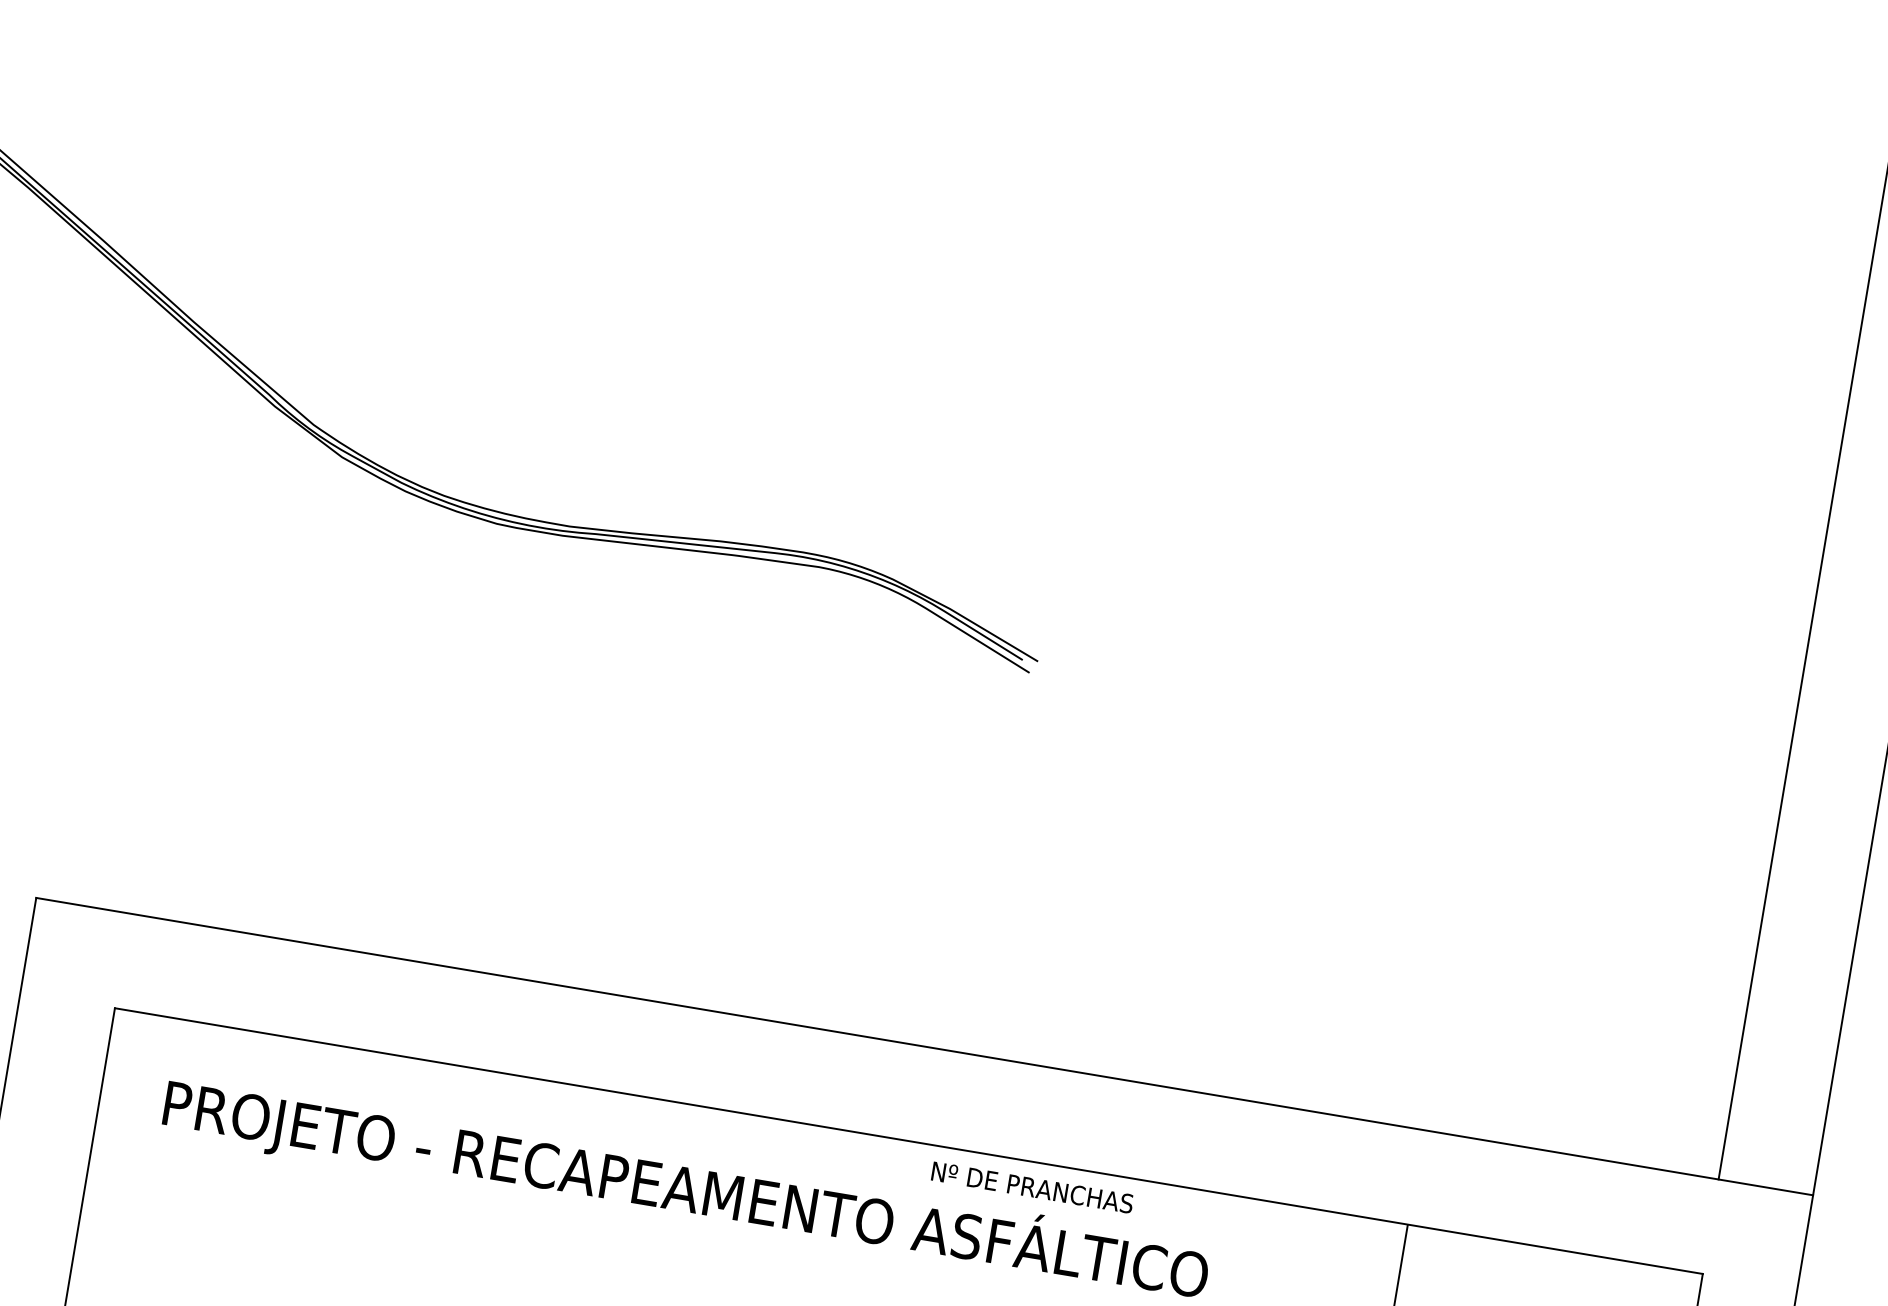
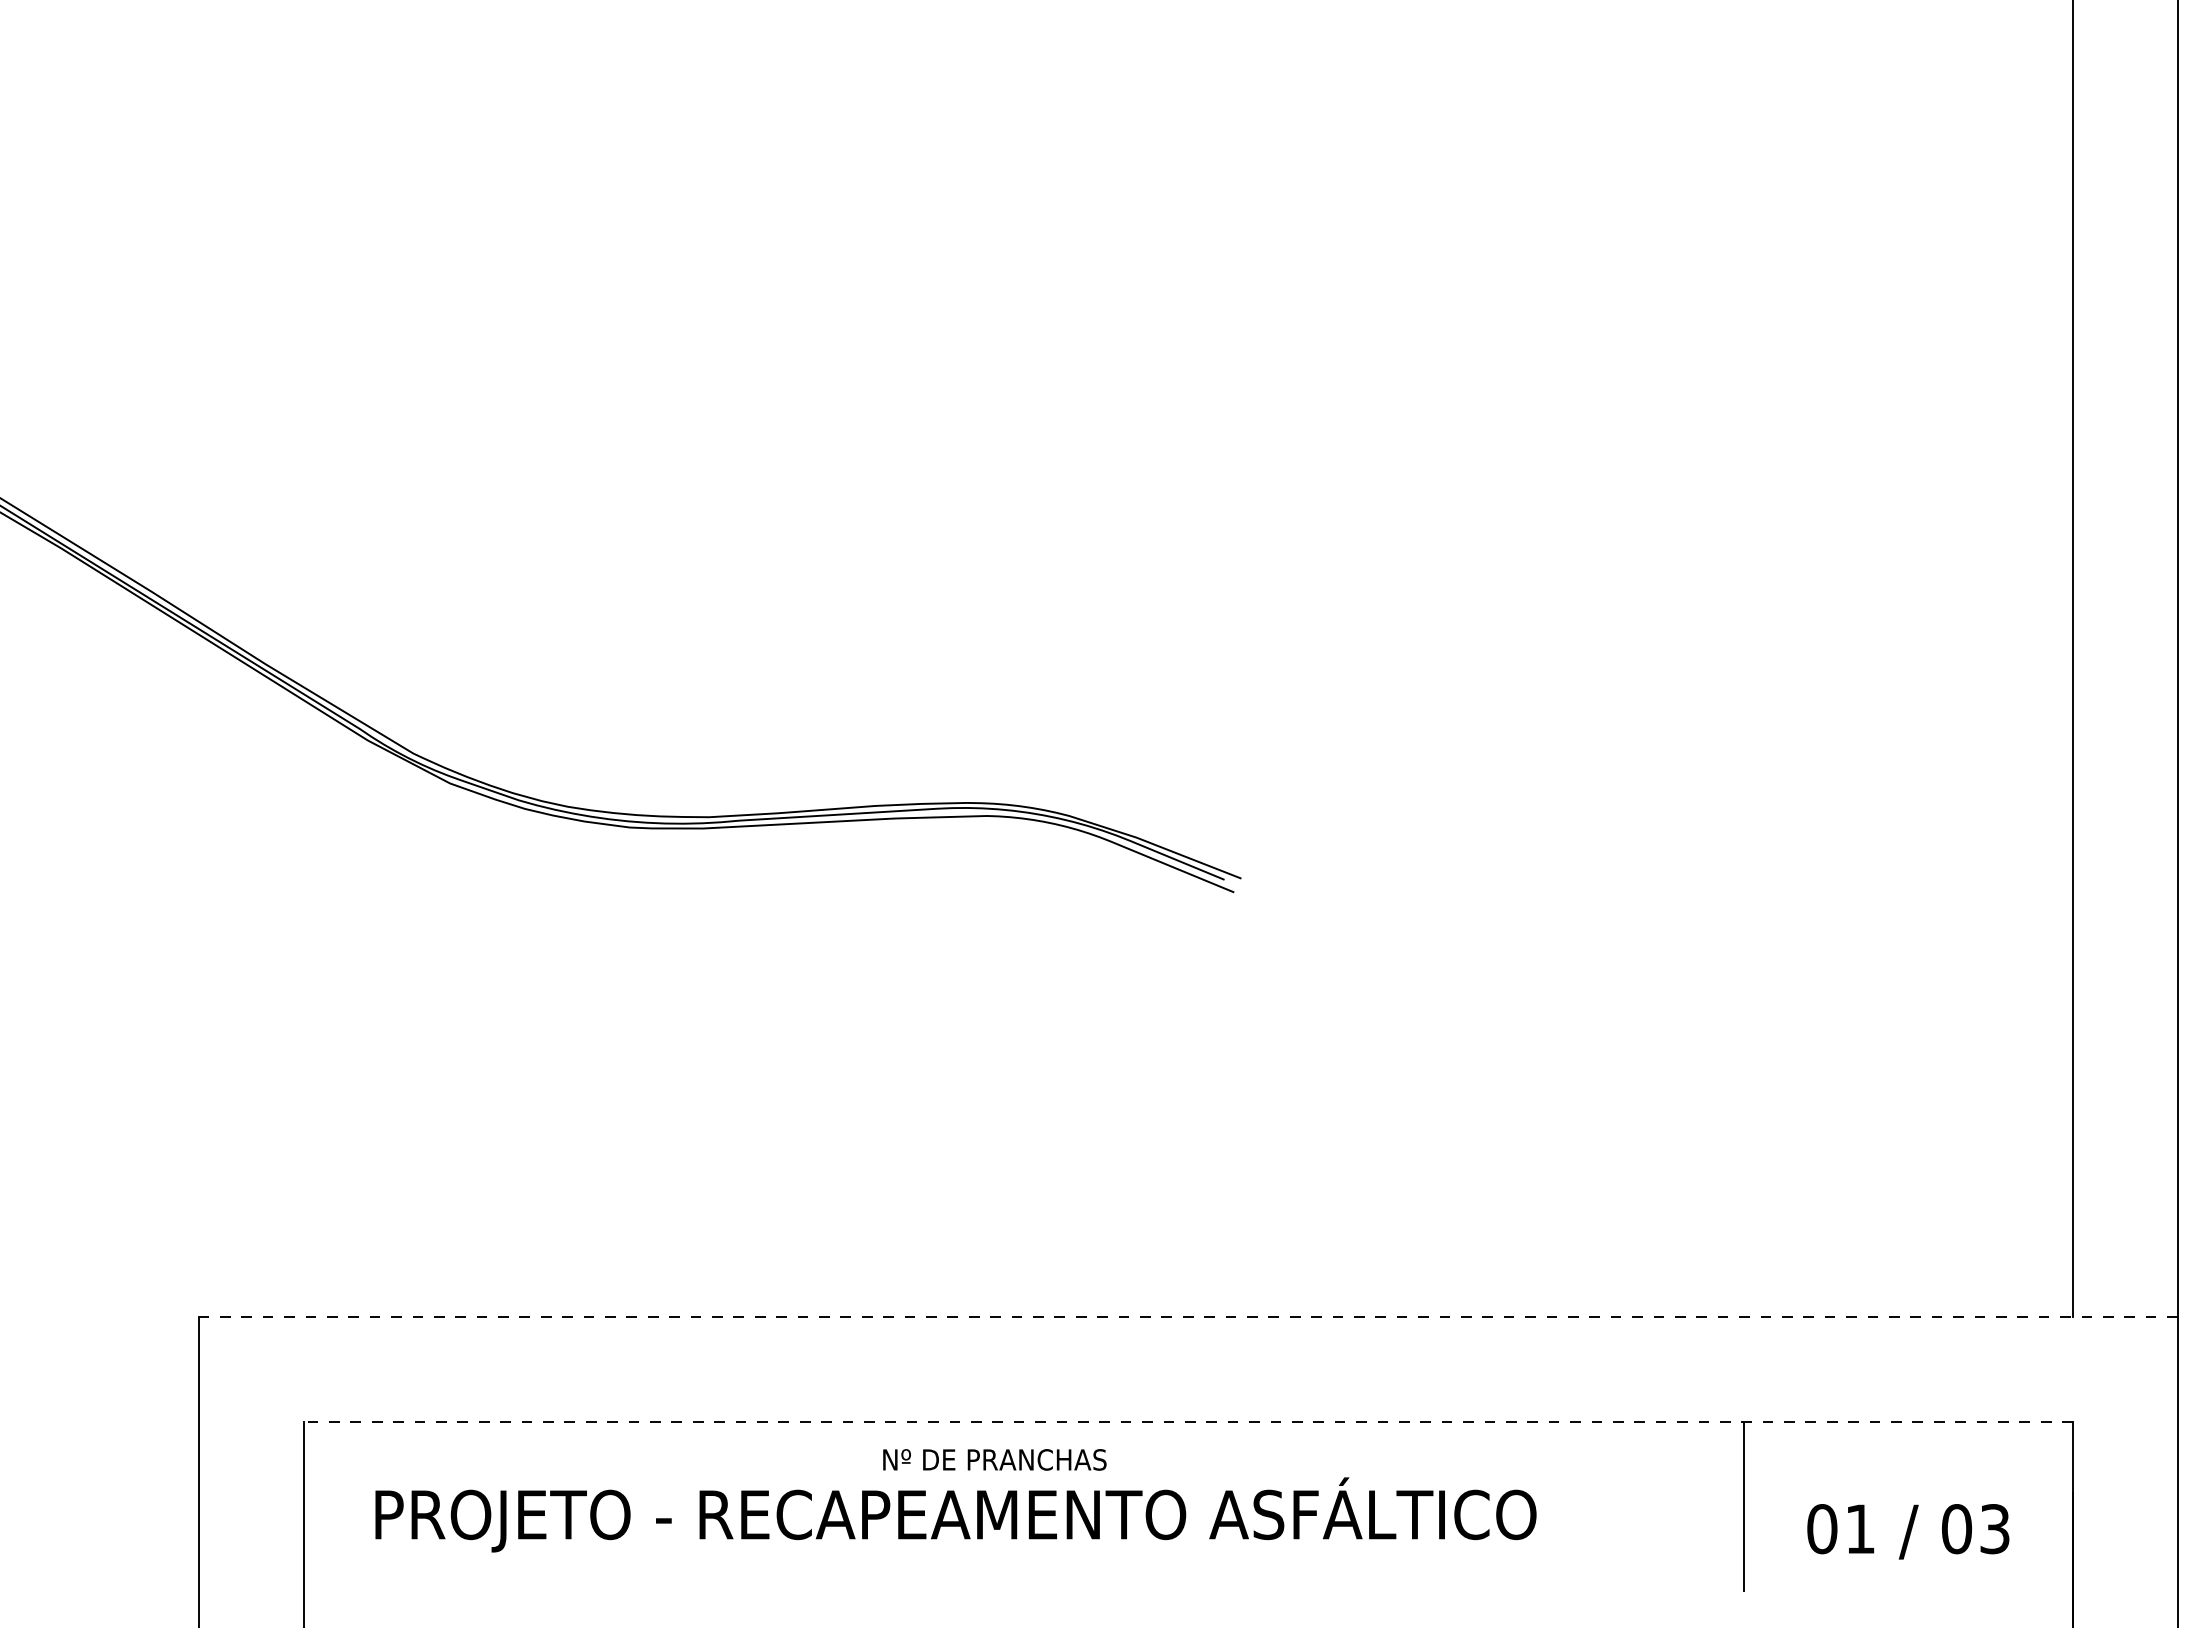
line: (924, 1046) -> (1188, 1316), solid -> dashed
line: (909, 1140) -> (1188, 1421), solid -> dashed
text: (1032, 1187) -> (994, 1459), moved

